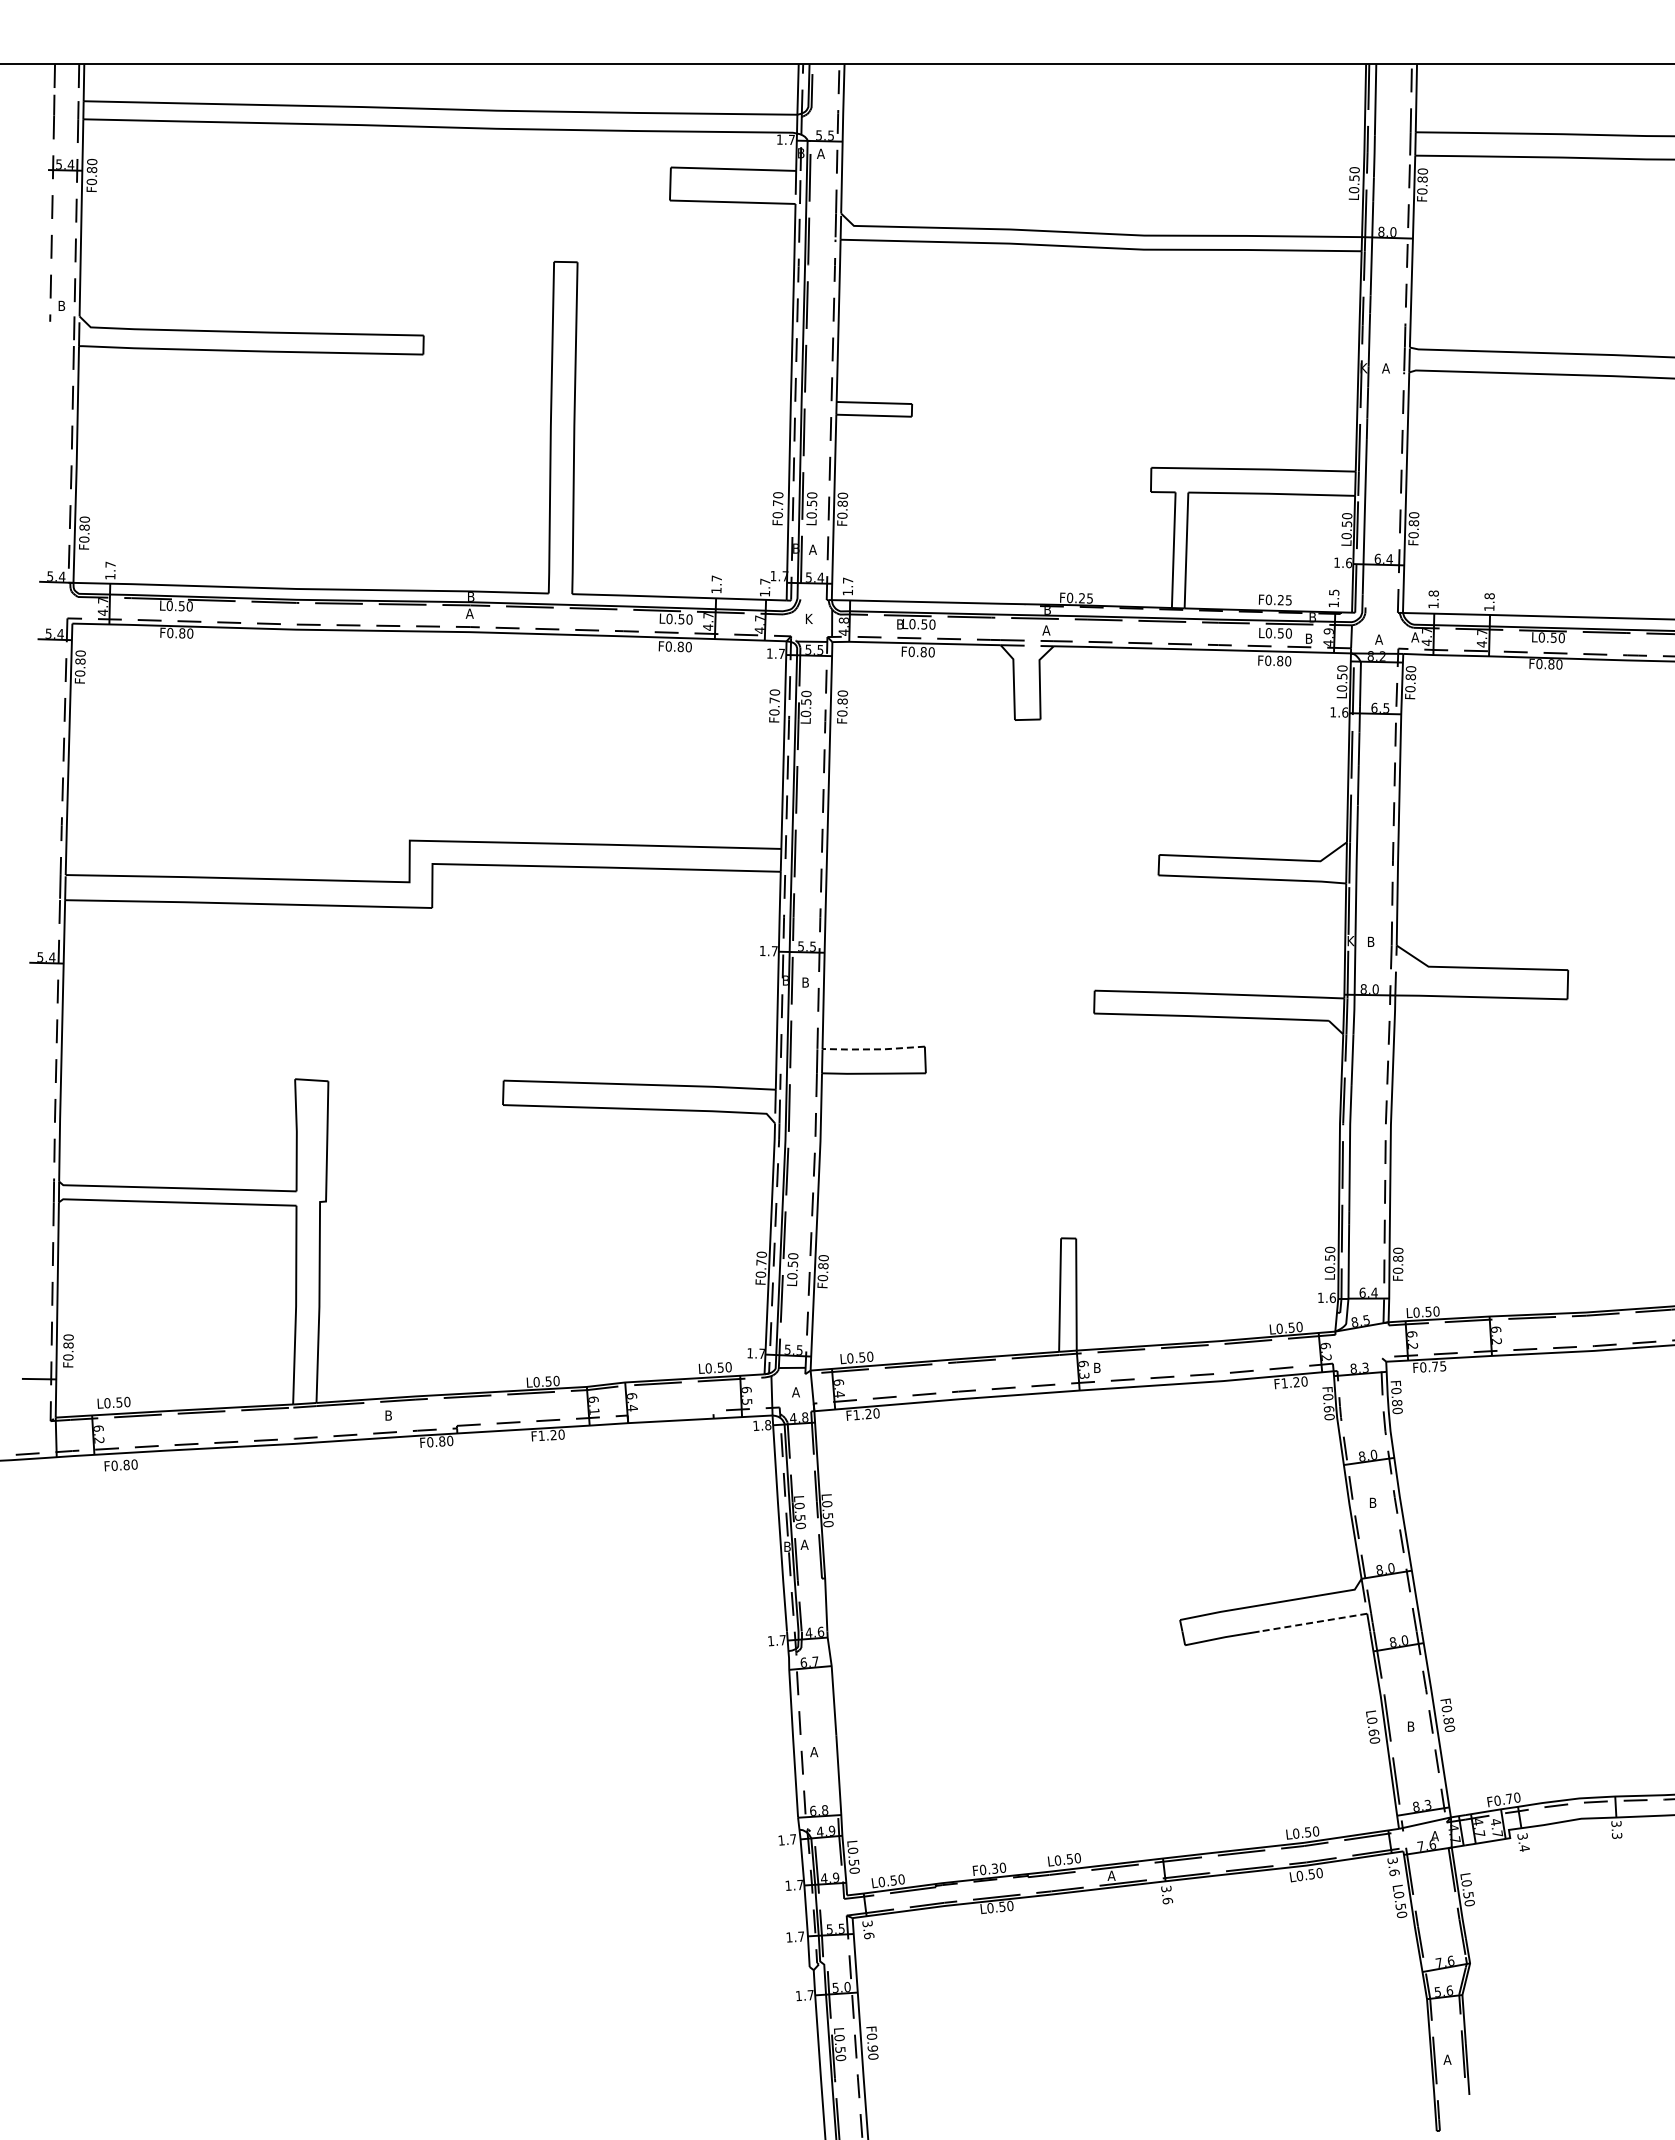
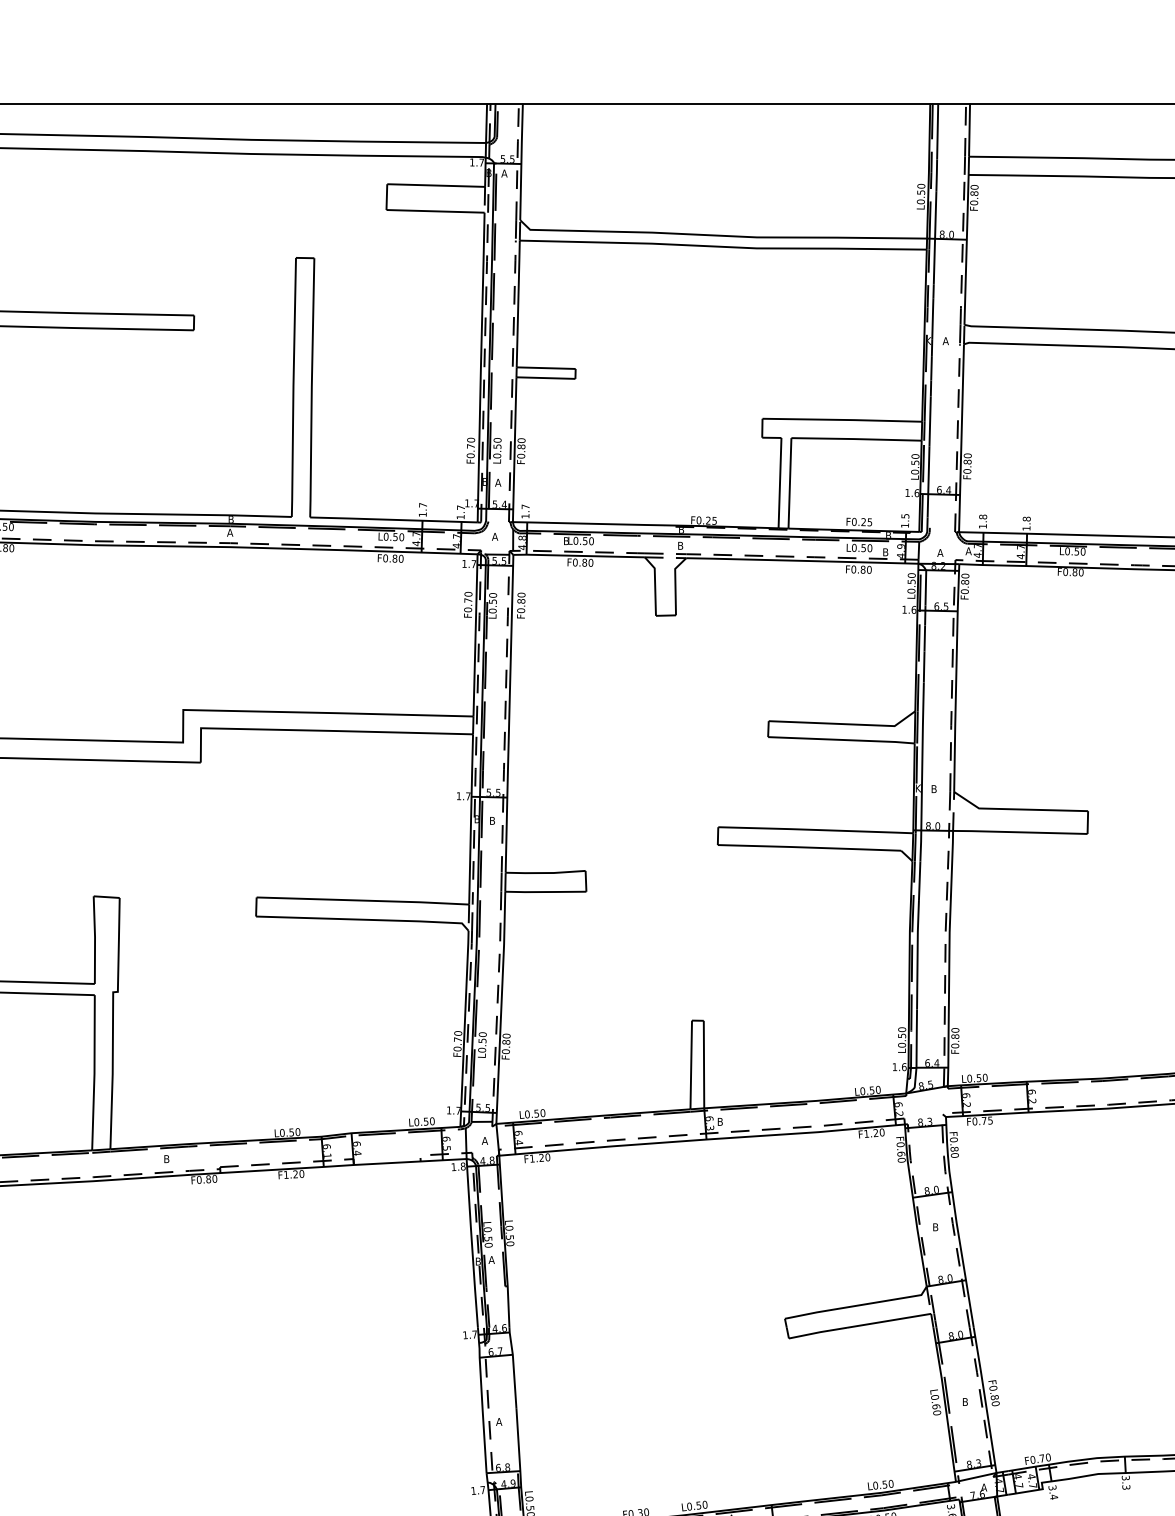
text: (808, 618) -> (494, 536), K -> A
text: (1046, 630) -> (680, 545), A -> B
line: (873, 1049) -> (545, 873), dashed -> solid
line: (1313, 1622) -> (889, 1320), dashed -> solid

